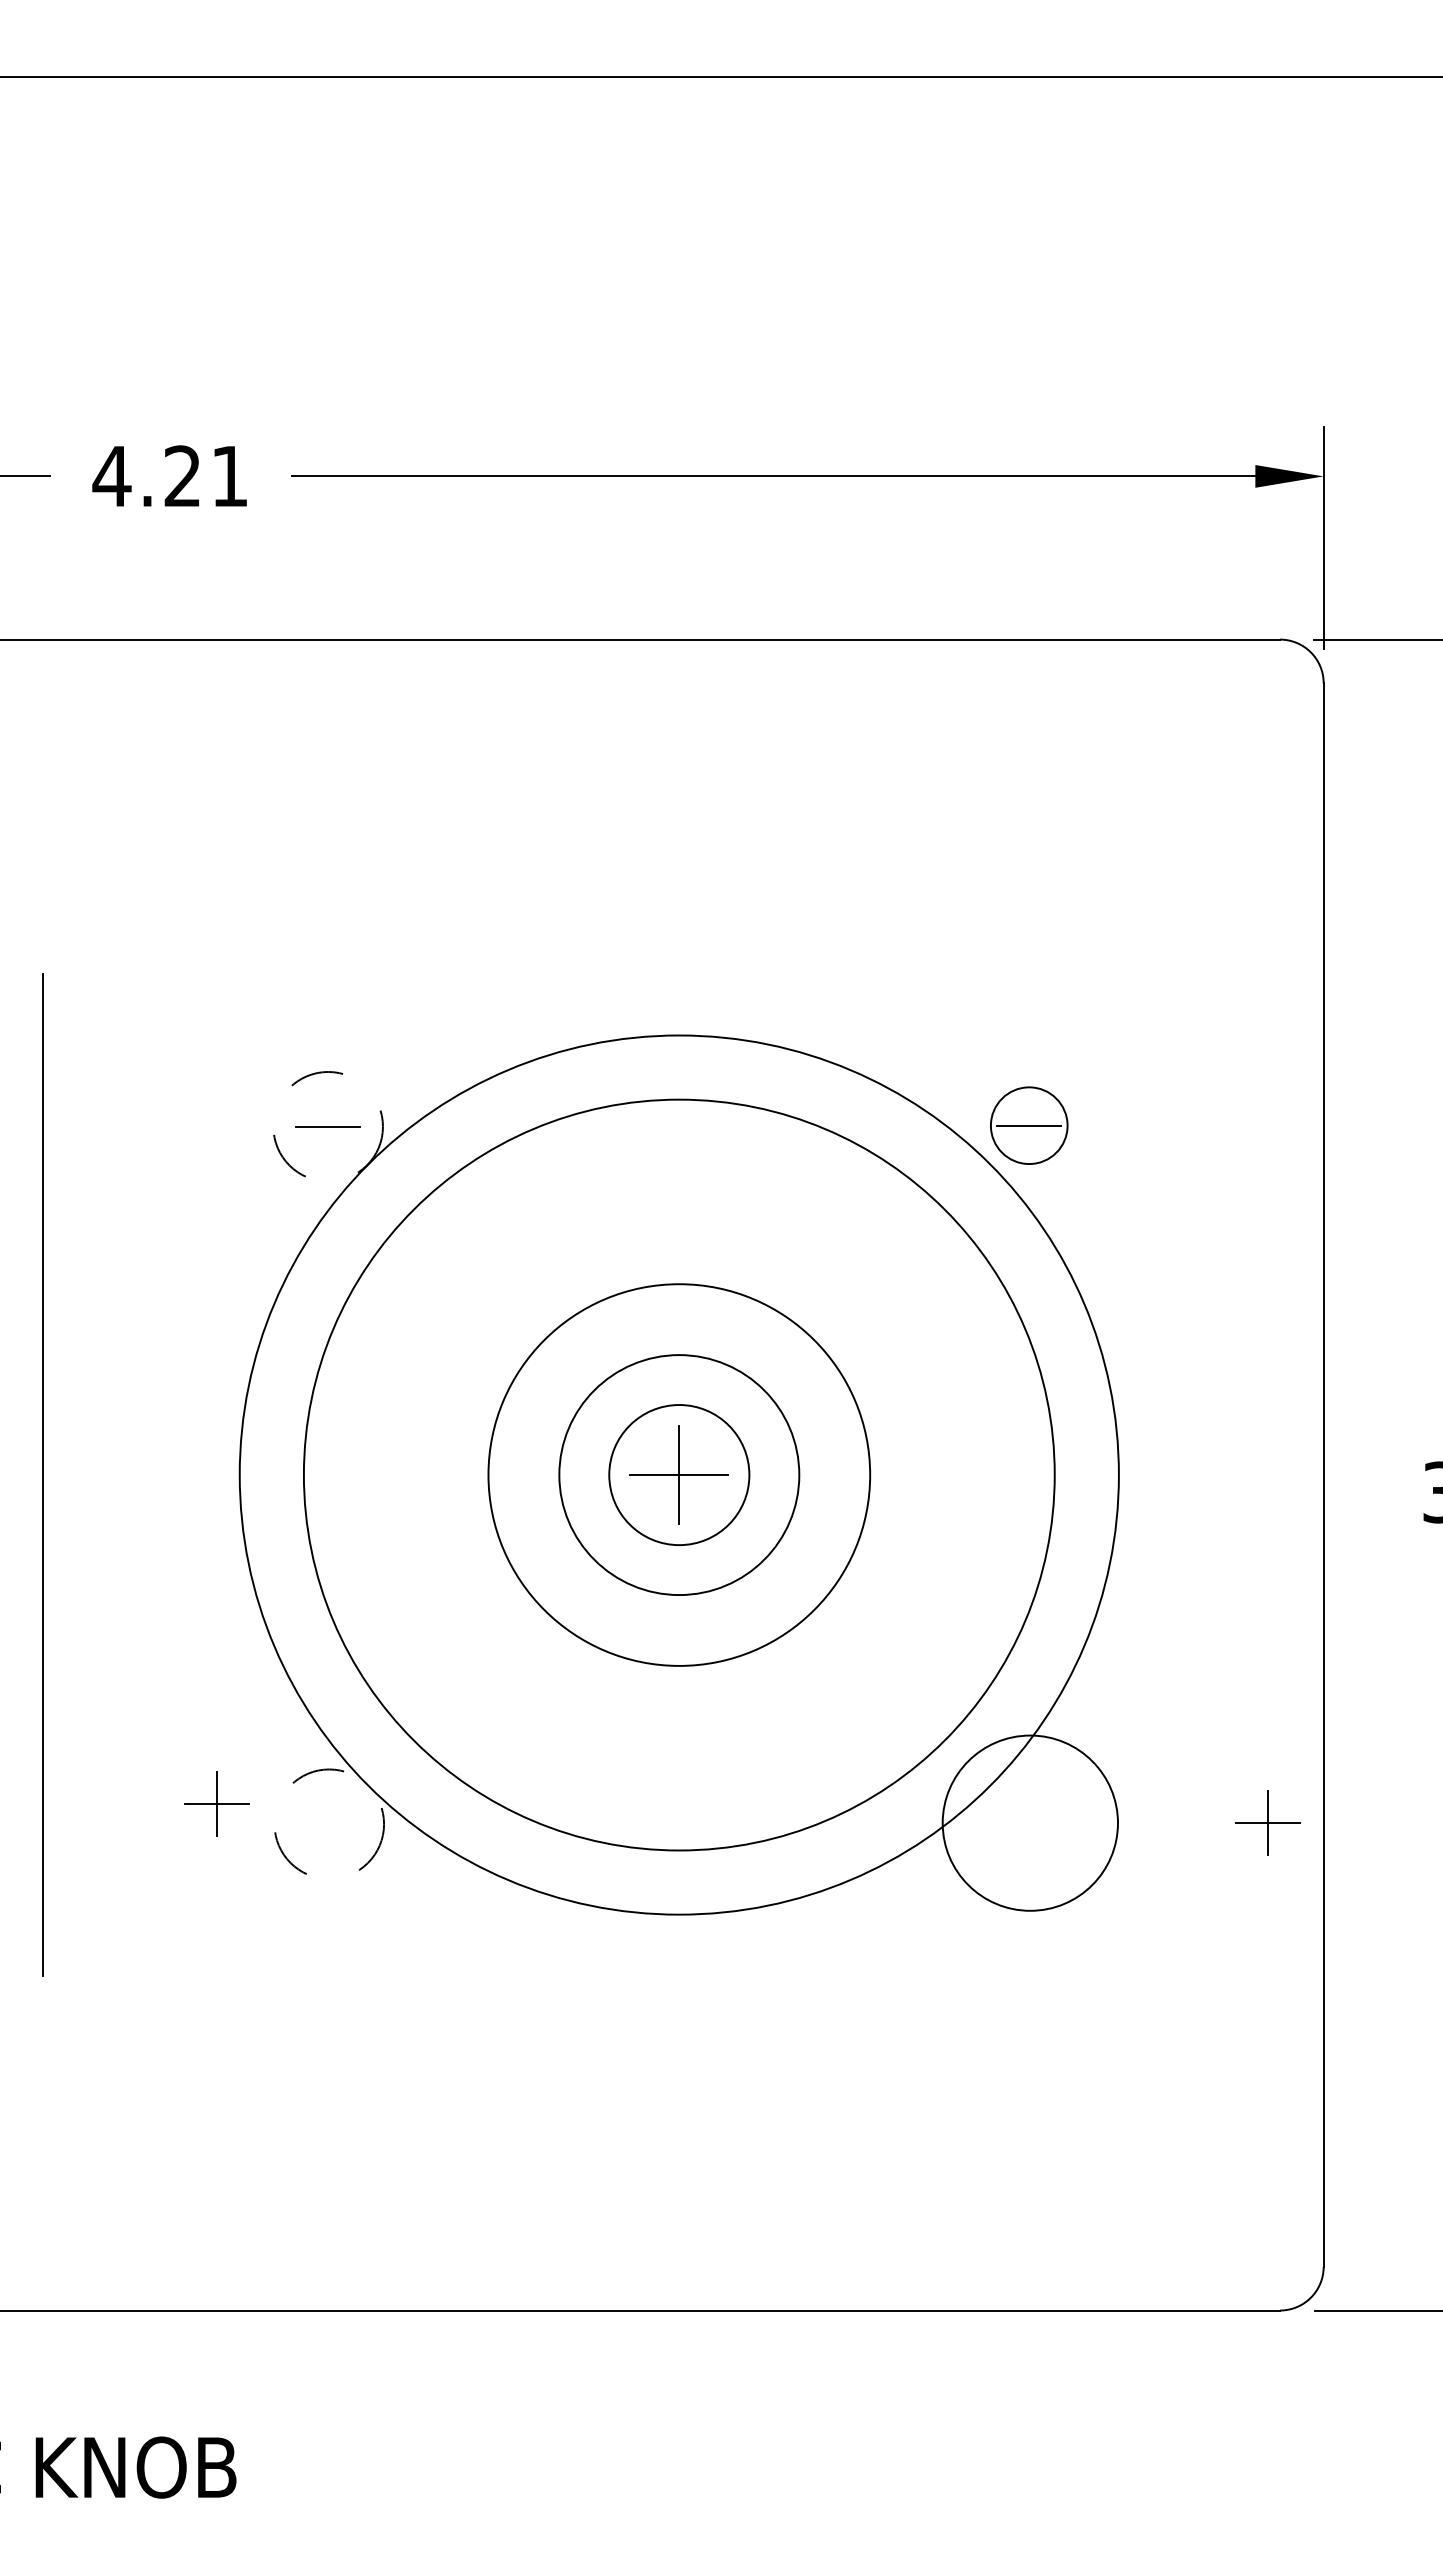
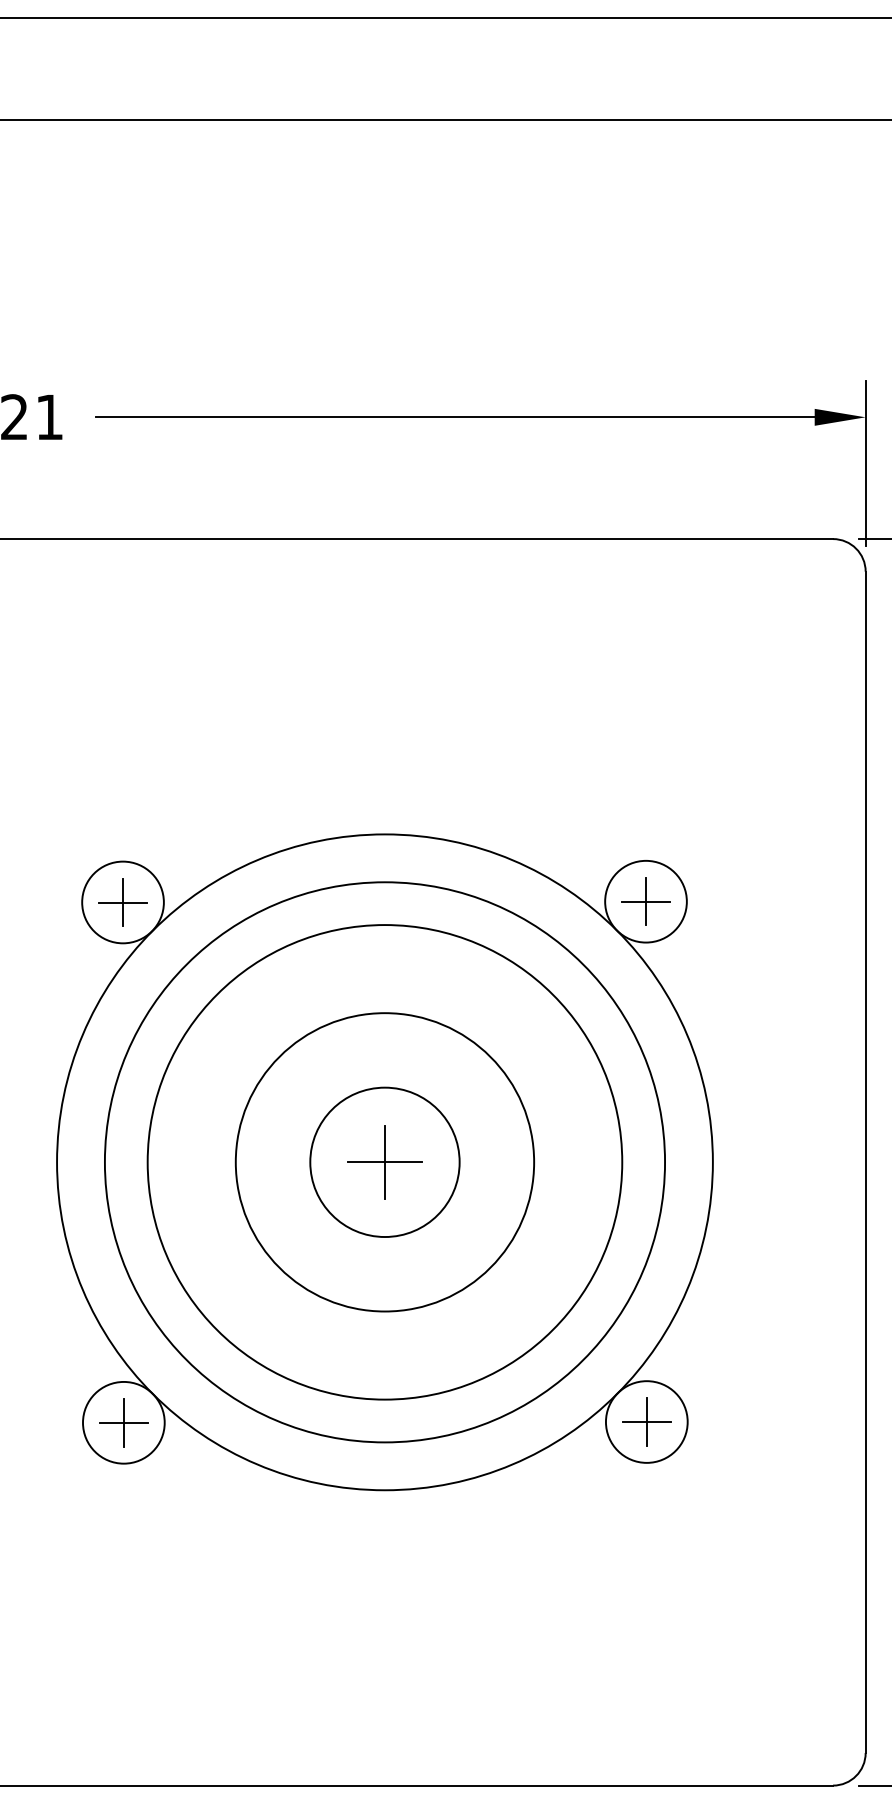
circle: (1029, 1125) -> (646, 901), size x1.43
line: (1029, 1125) -> (646, 901), added
circle: (327, 1126) -> (122, 902), dashed -> solid
line: (328, 1126) -> (123, 902), added
circle: (679, 1474) -> (385, 1161), size x1.43
circle: (679, 1475) -> (385, 1162), size x1.67
circle: (679, 1475) -> (385, 1162), size x1.67
part: (216, 1803) -> (123, 1422), moved
circle: (1030, 1822) -> (646, 1421), size x0.62
part: (1267, 1822) -> (646, 1421), moved
circle: (329, 1824) -> (124, 1423), dashed -> solid

